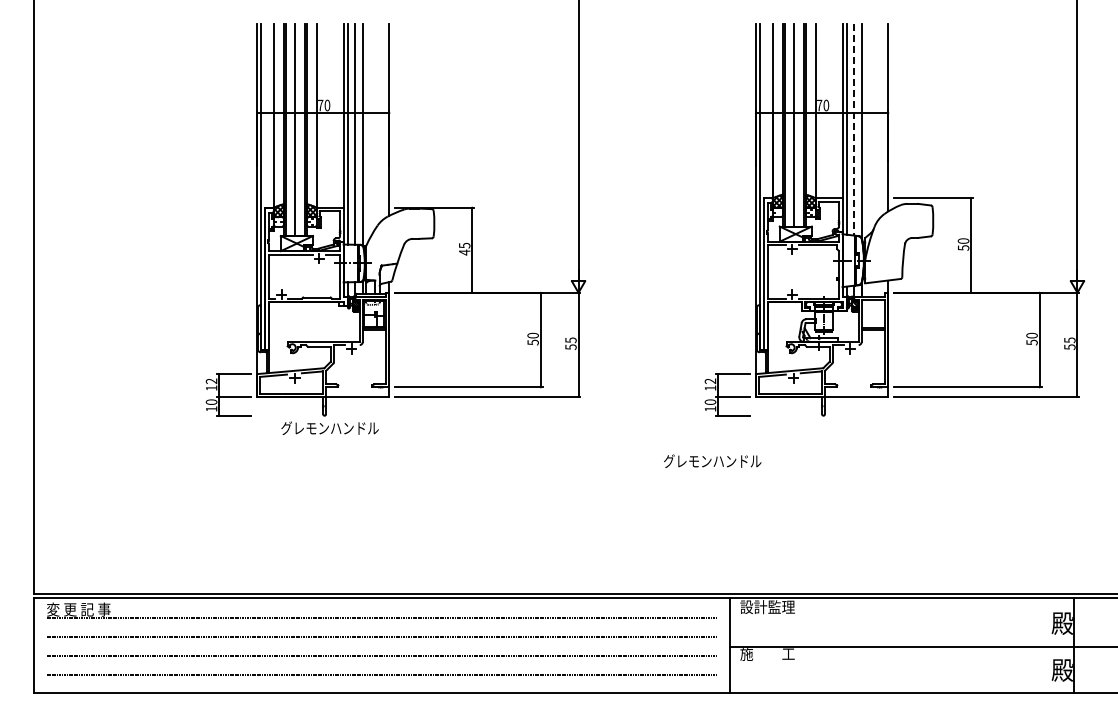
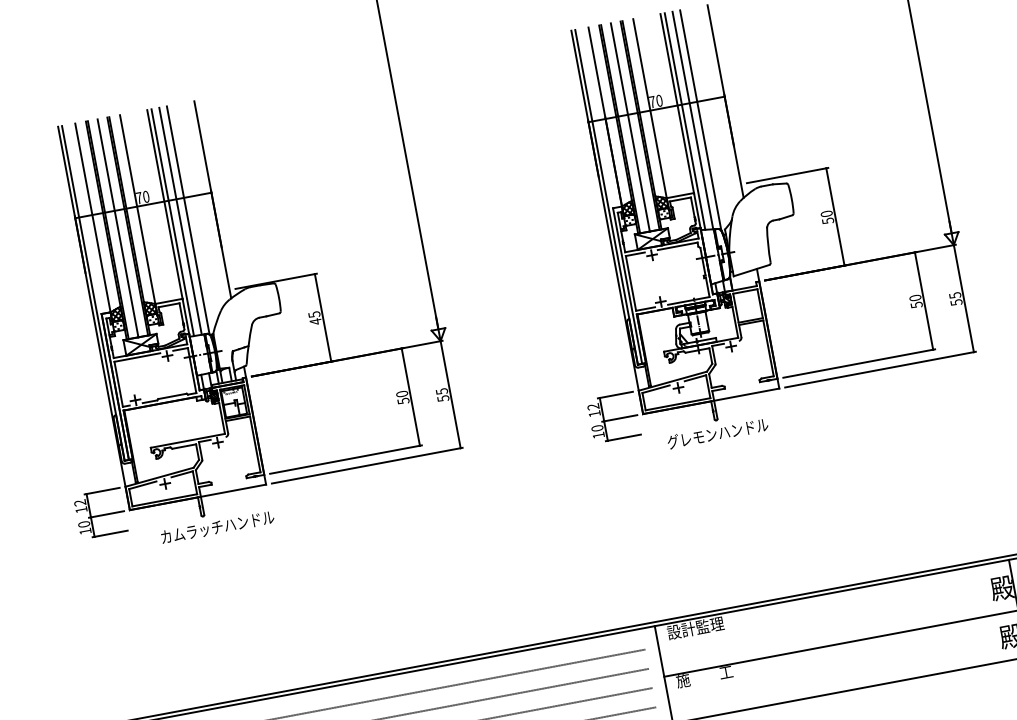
line: (854, 129) -> (693, 120), dashed -> solid
text: (336, 428) -> (217, 527), グレモンハンドル -> カムラッチハンドル
text: (712, 460) -> (717, 432), moved

